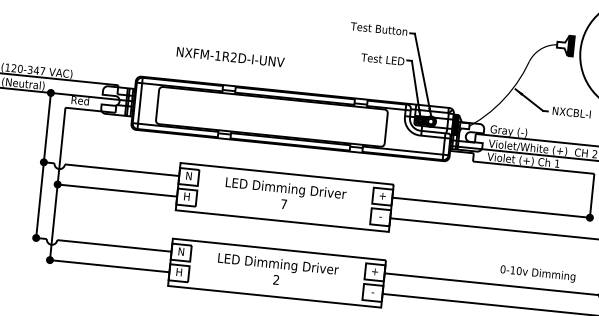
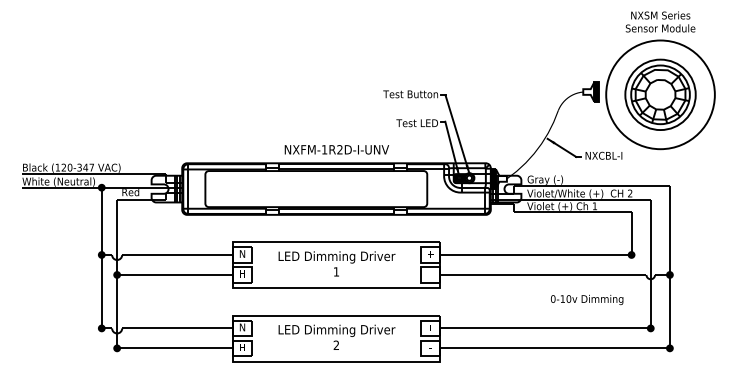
text: (230, 56) -> (336, 149), moved
text: (284, 203) -> (336, 271), 7 -> 1
text: (538, 273) -> (587, 299), moved

